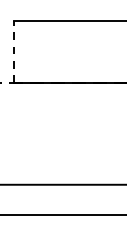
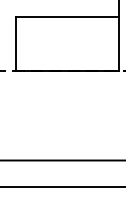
line: (14, 51) -> (16, 43), dashed -> solid

